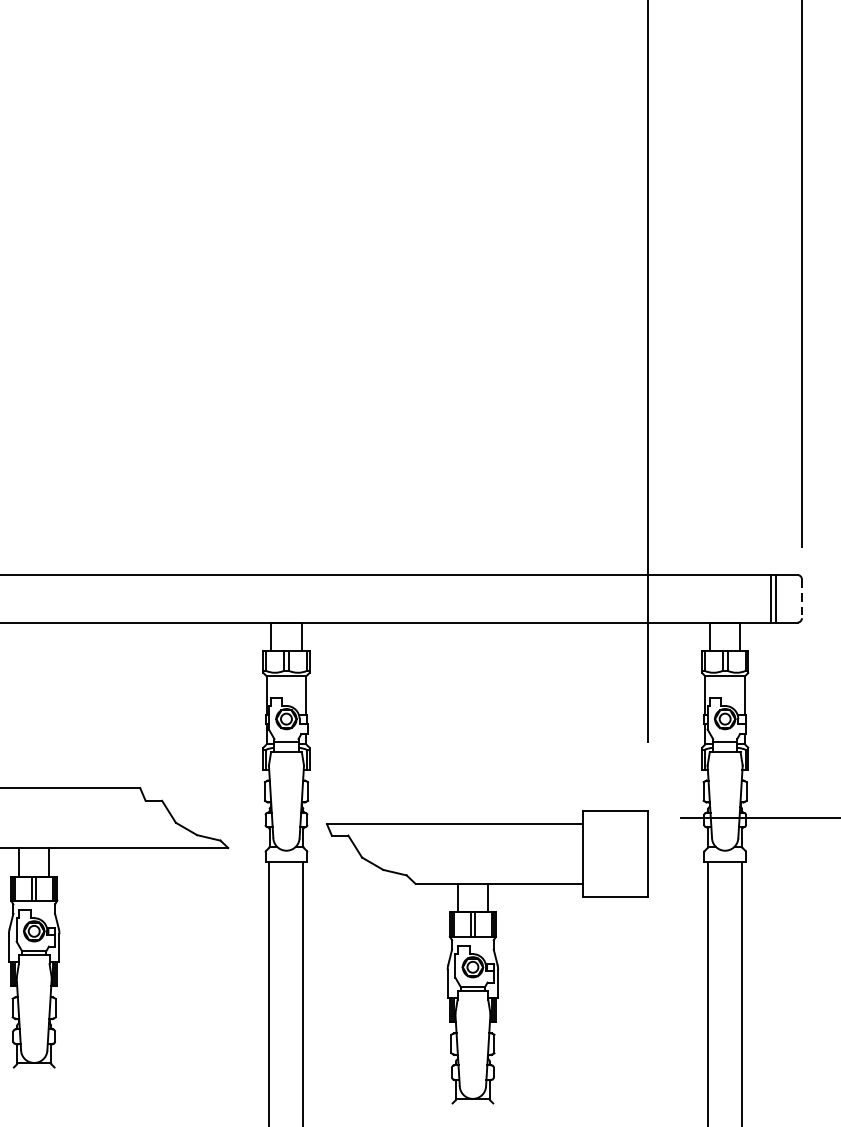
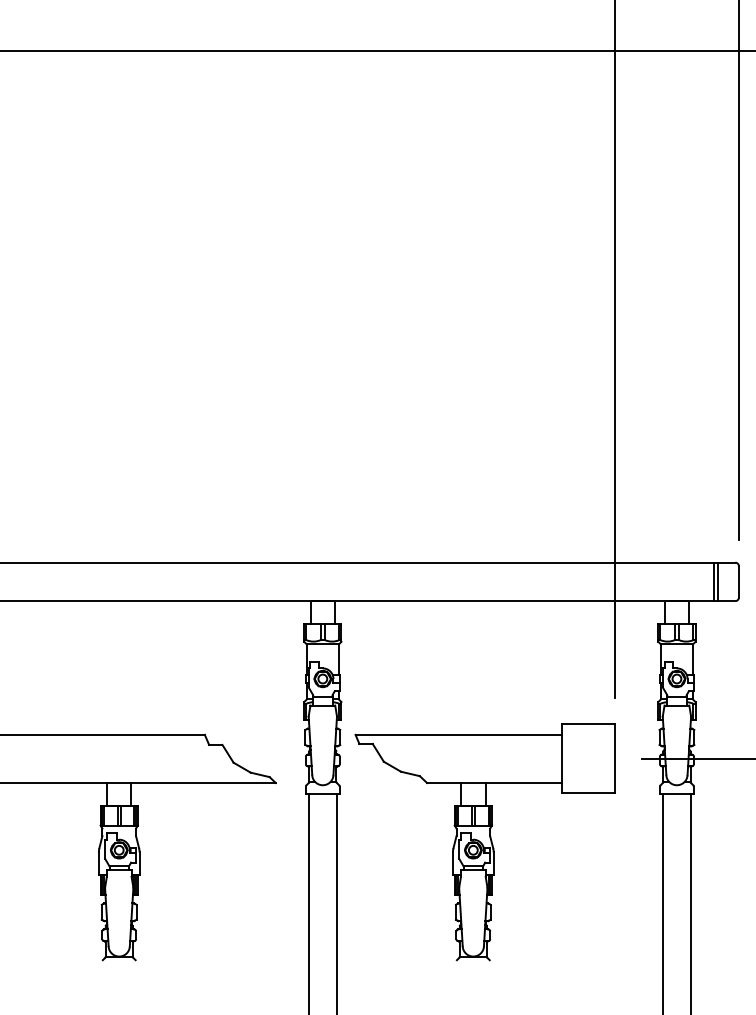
line: (801, 598) -> (738, 581), dashed -> solid
part: (486, 957) -> (484, 842), moved

